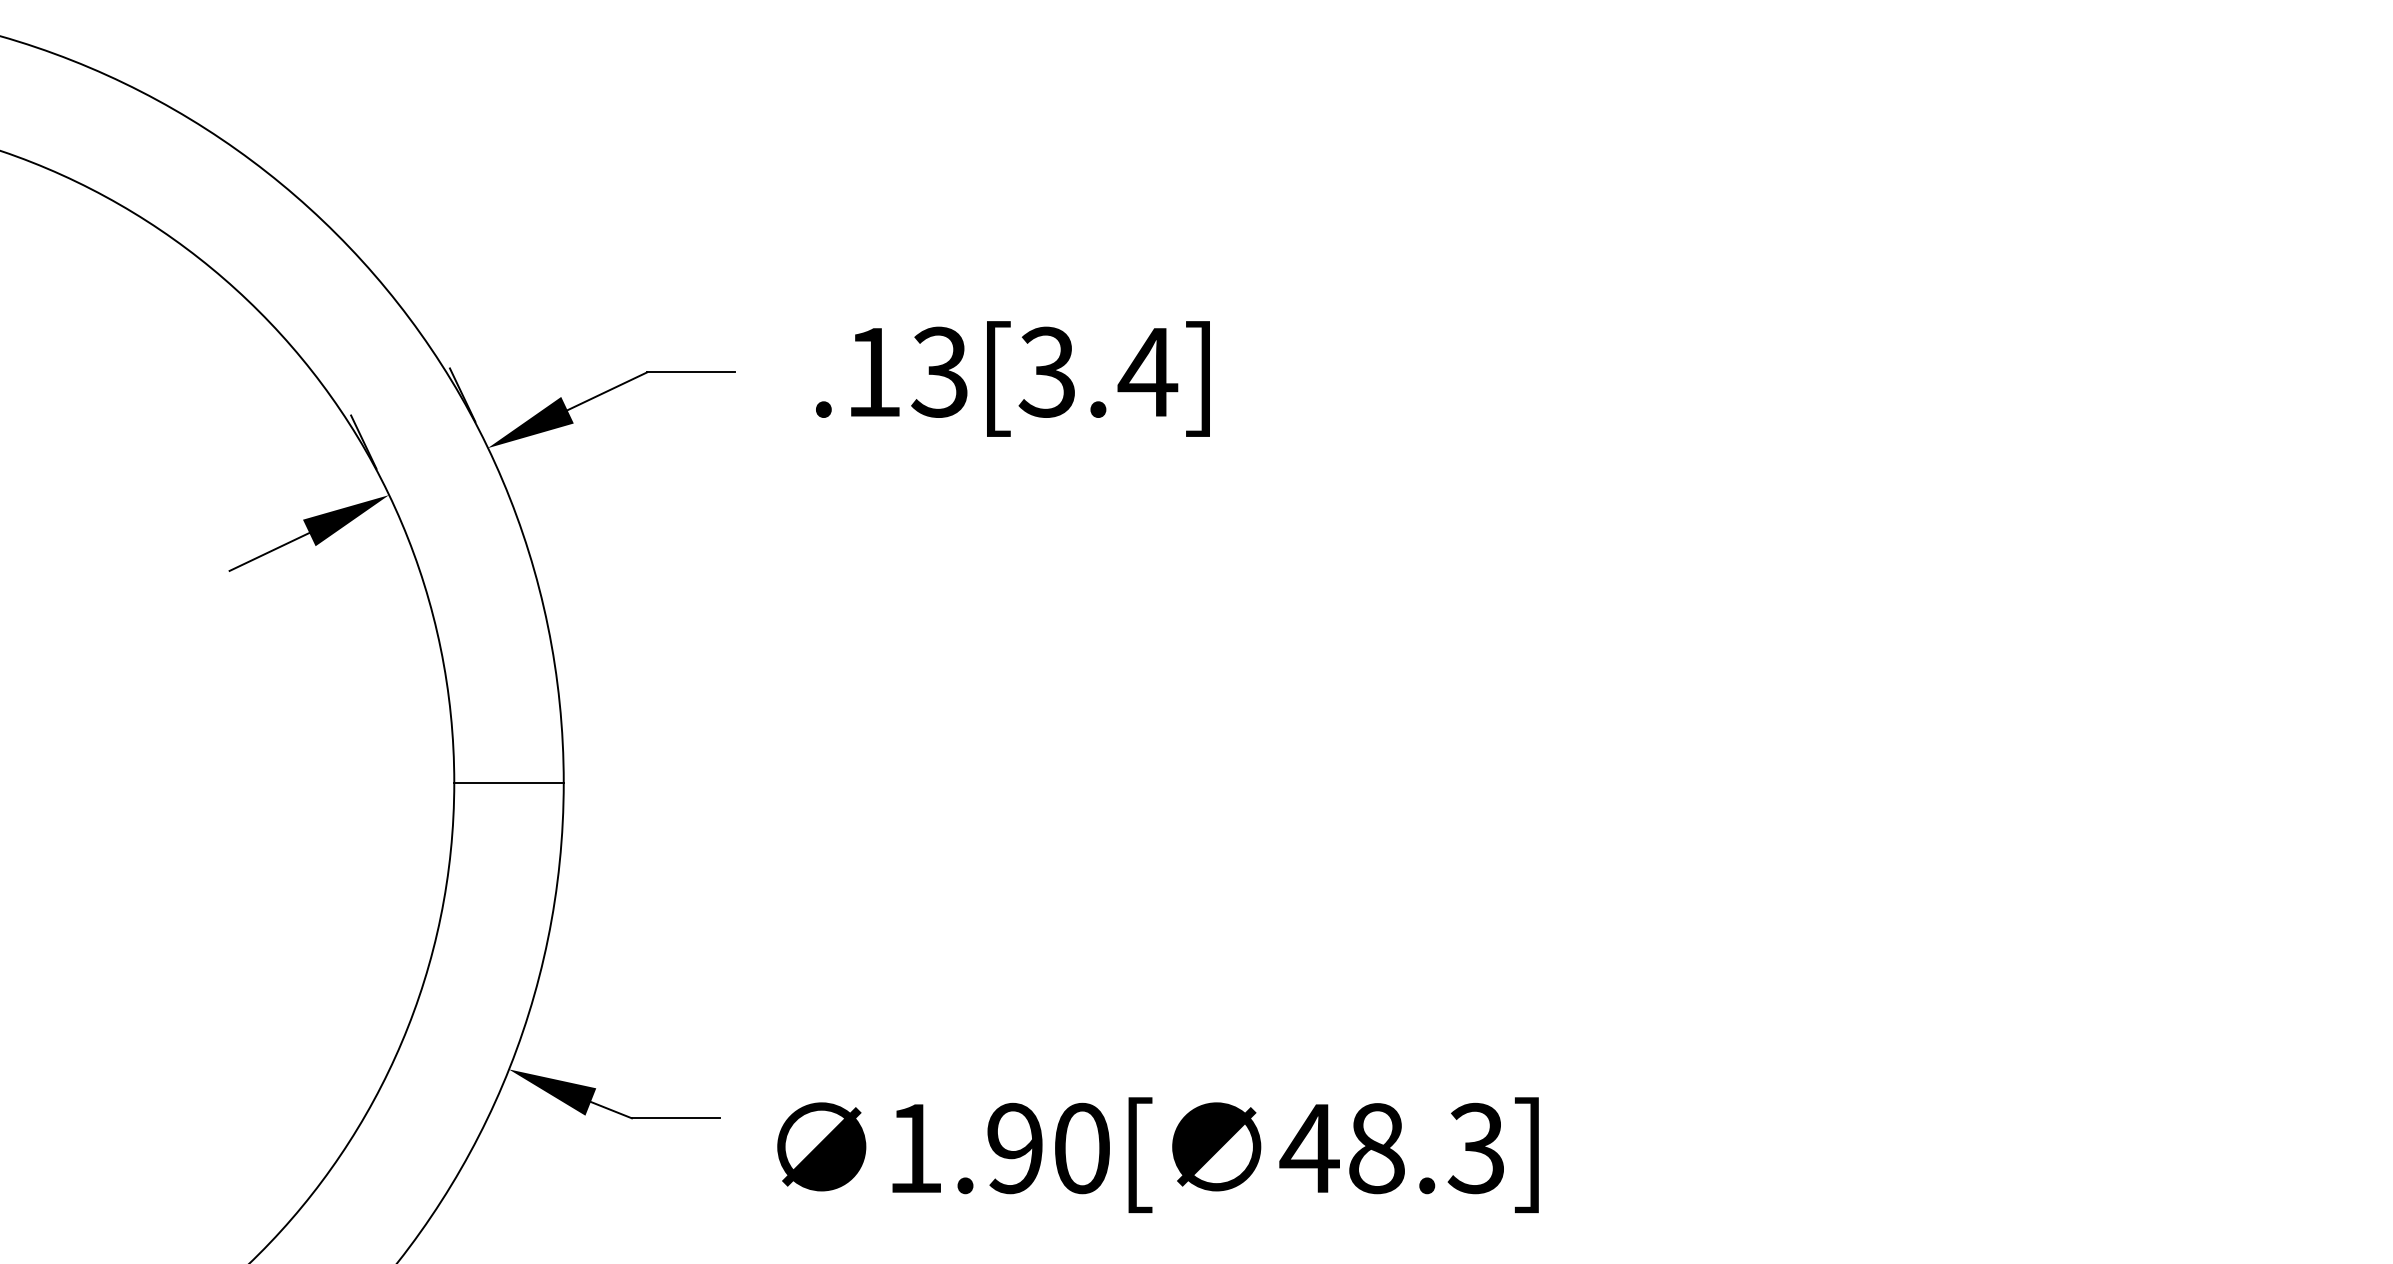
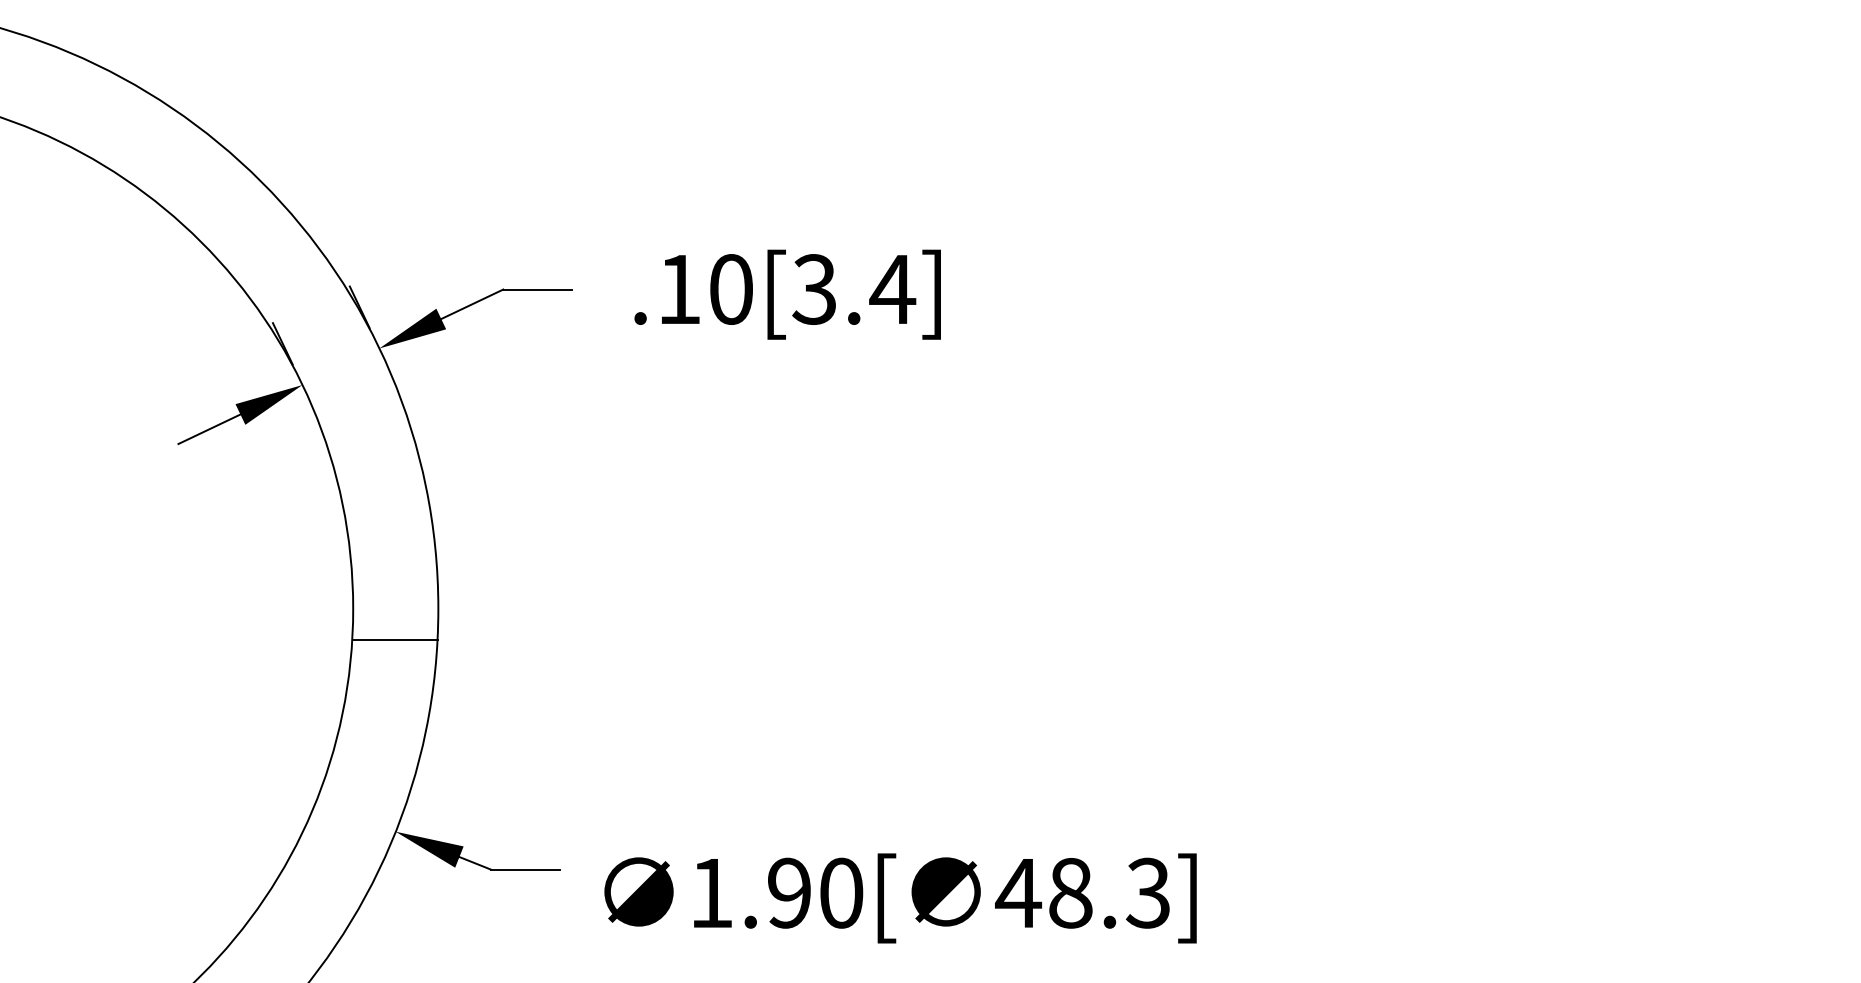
text: (939, 371) -> (730, 288), .13[3.4] -> .10[3.4]
line: (508, 782) -> (395, 639), moved

